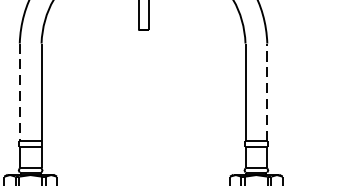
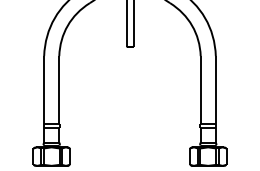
line: (20, 91) -> (44, 89), dashed -> solid
line: (266, 91) -> (215, 89), dashed -> solid

